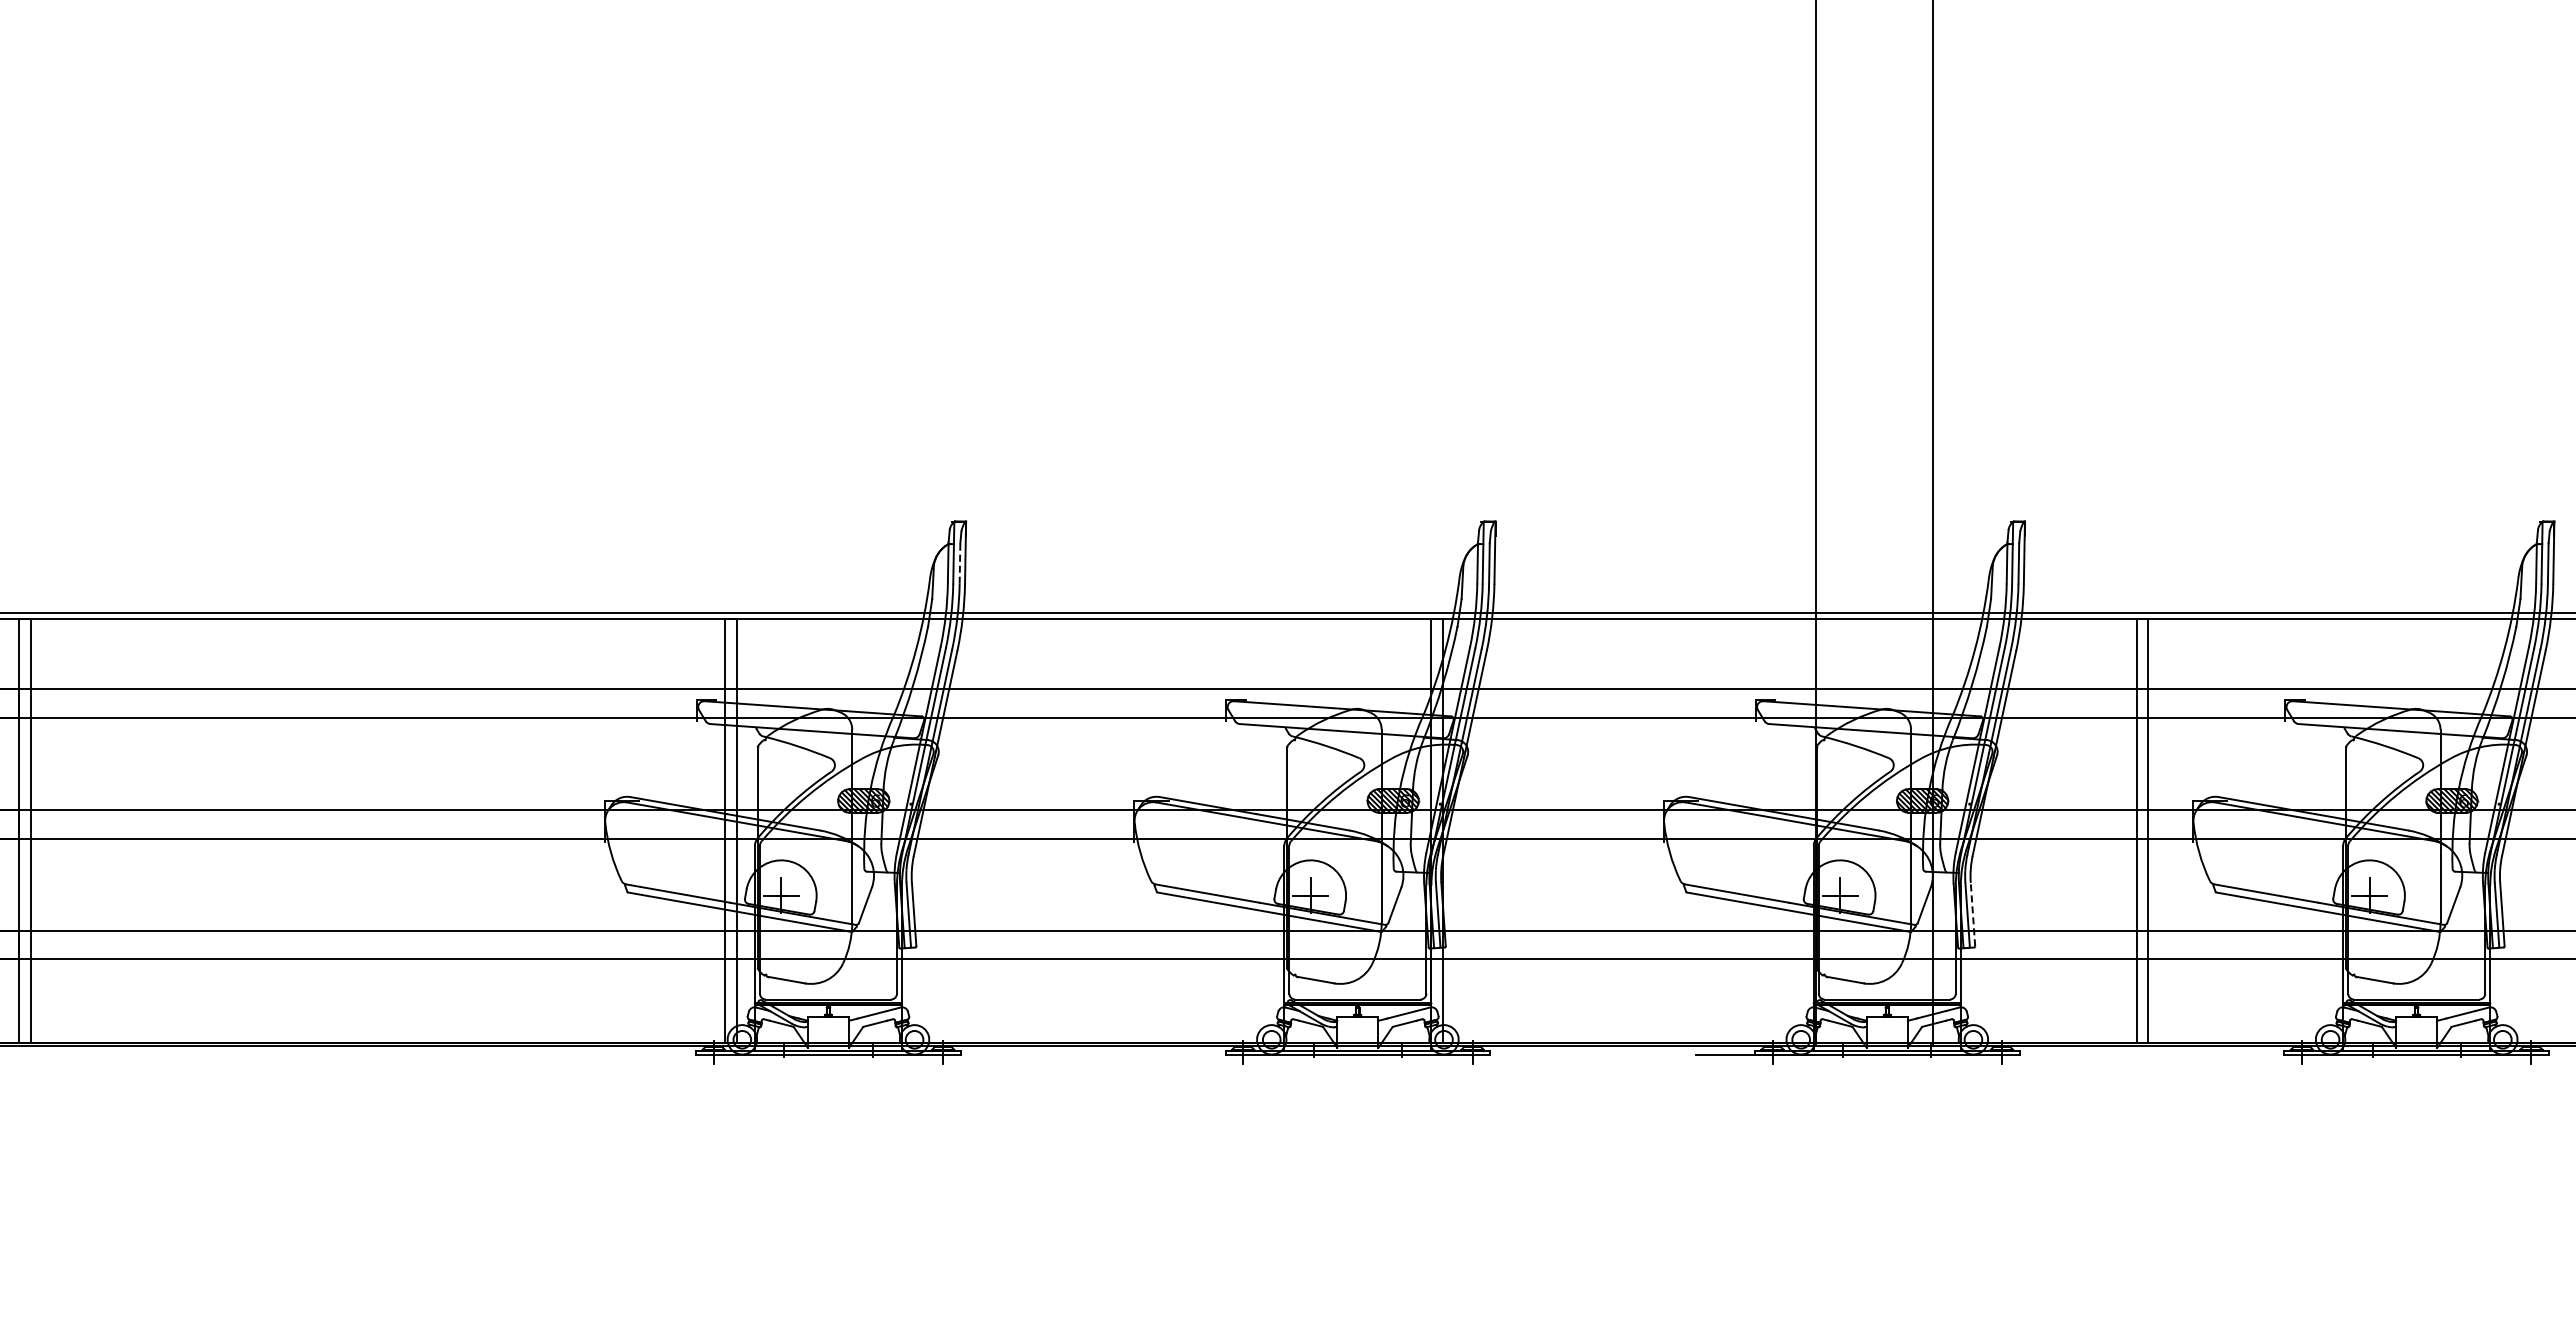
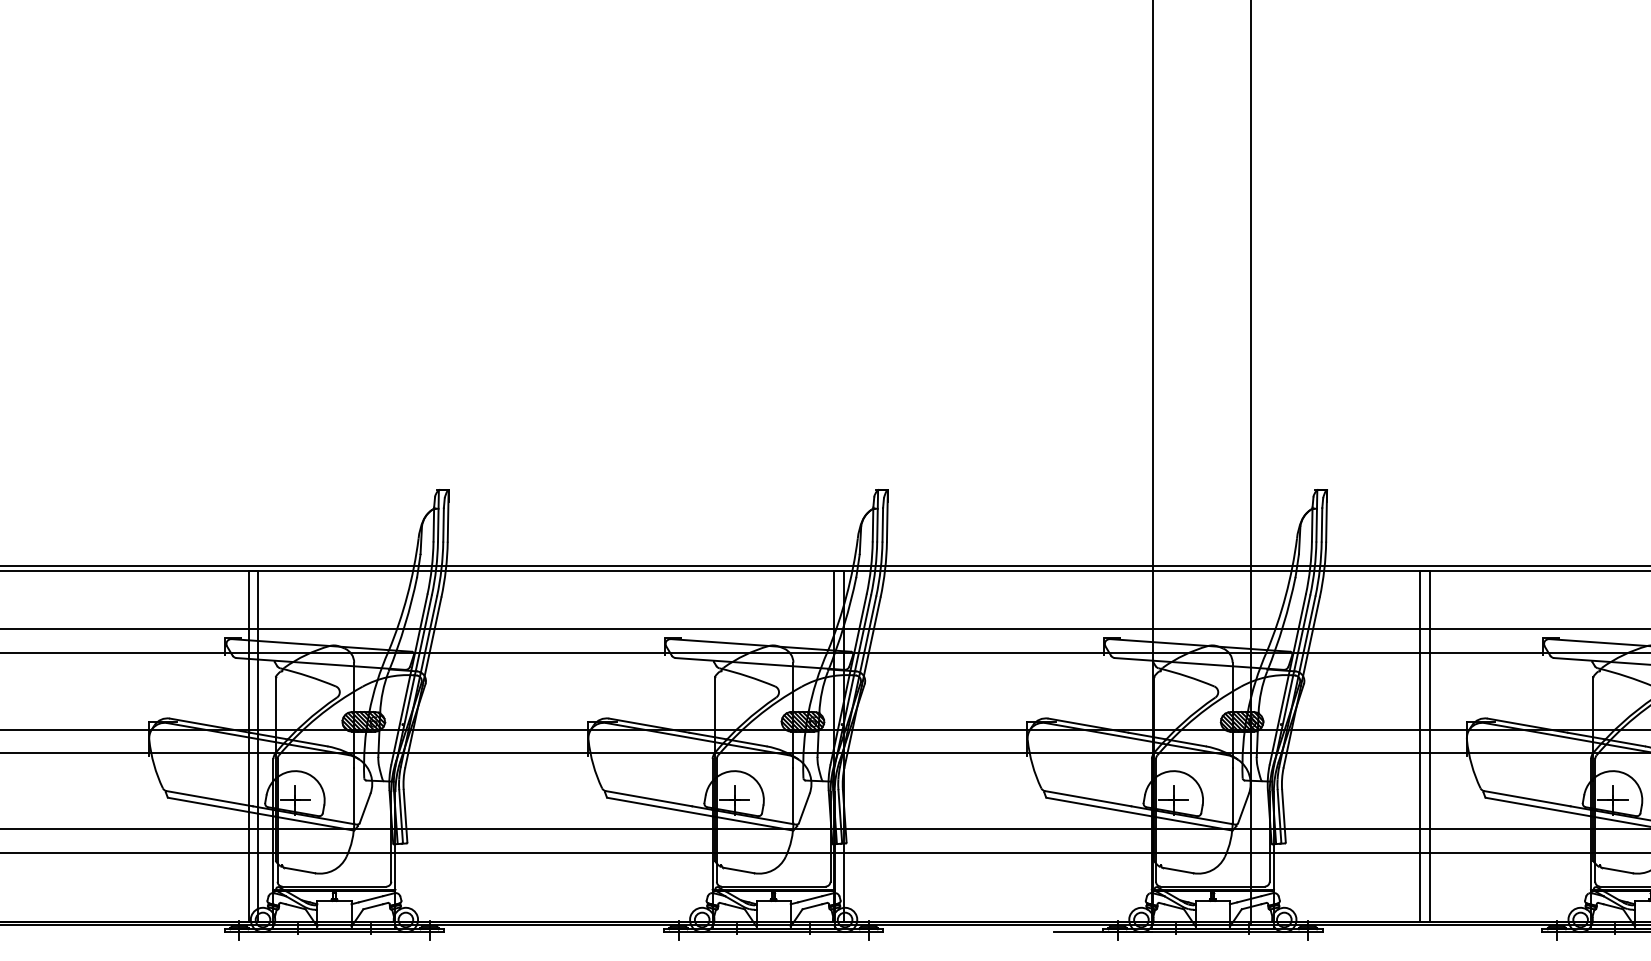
line: (960, 563) -> (444, 524), dashed -> solid
line: (1972, 914) -> (1283, 816), dashed -> solid

